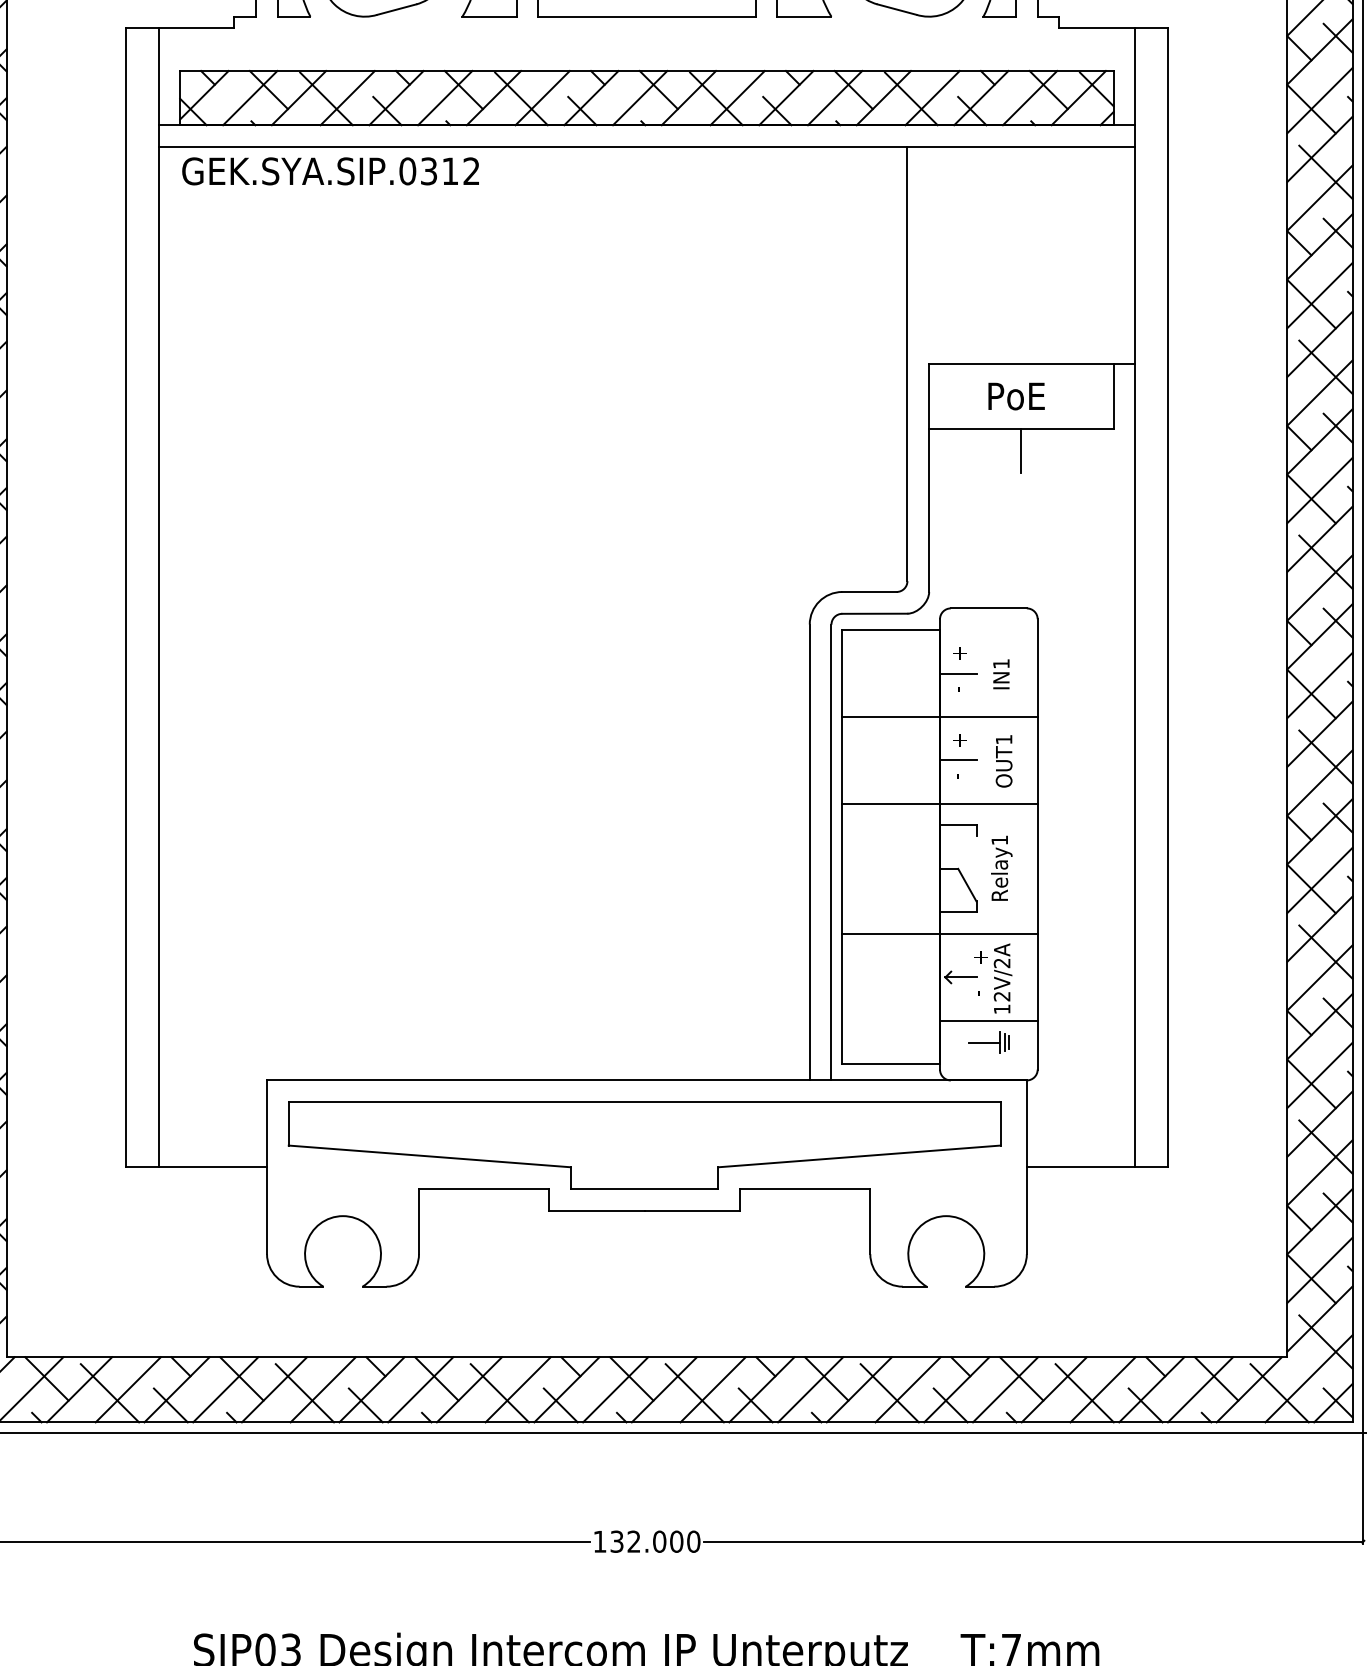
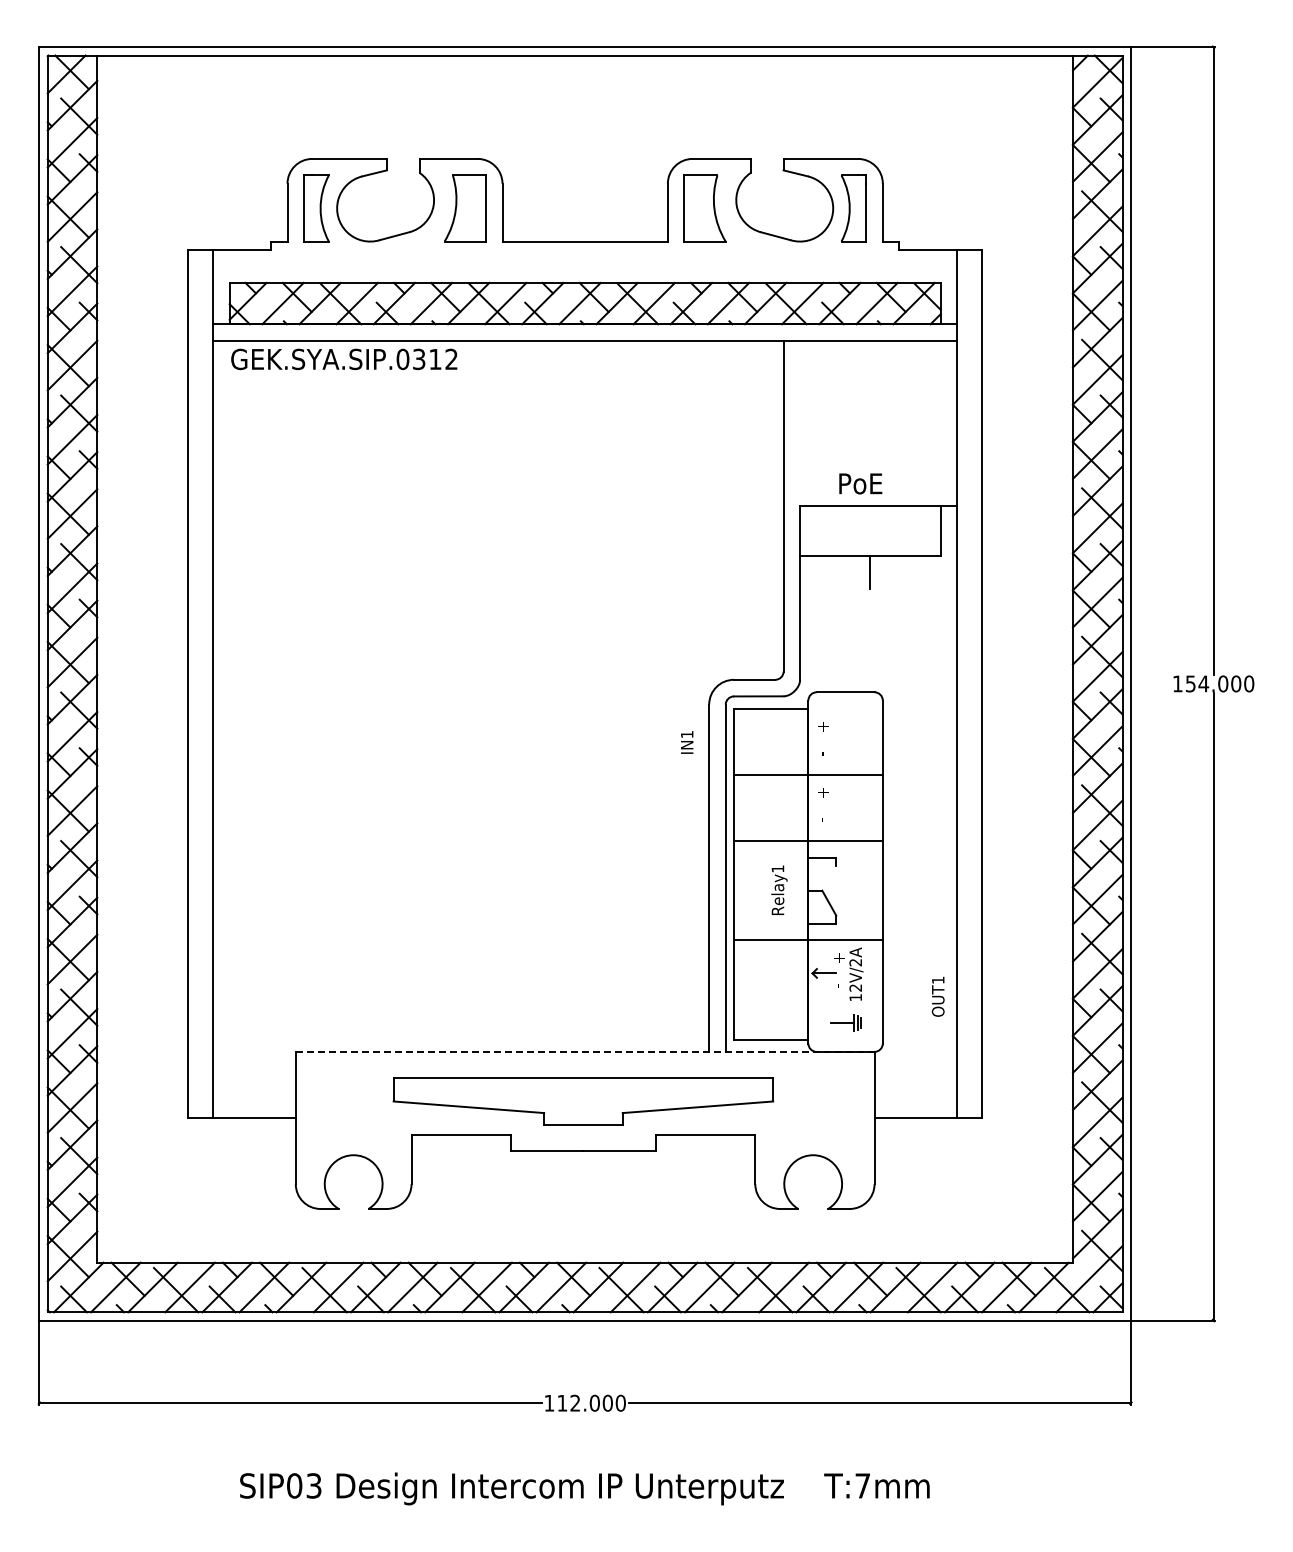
text: (1016, 395) -> (860, 483), moved
line: (958, 672) -> (822, 741), removed
text: (1001, 674) -> (687, 742), moved
line: (958, 760) -> (822, 808), removed
text: (1003, 760) -> (937, 996), moved
text: (1001, 867) -> (779, 889), moved
line: (988, 1020) -> (845, 1006), removed
line: (647, 1079) -> (585, 1051), solid -> dashed
part: (644, 1145) -> (583, 1101), size x0.7
text: (617, 1540) -> (562, 1402), 132.000 -> 112.000

